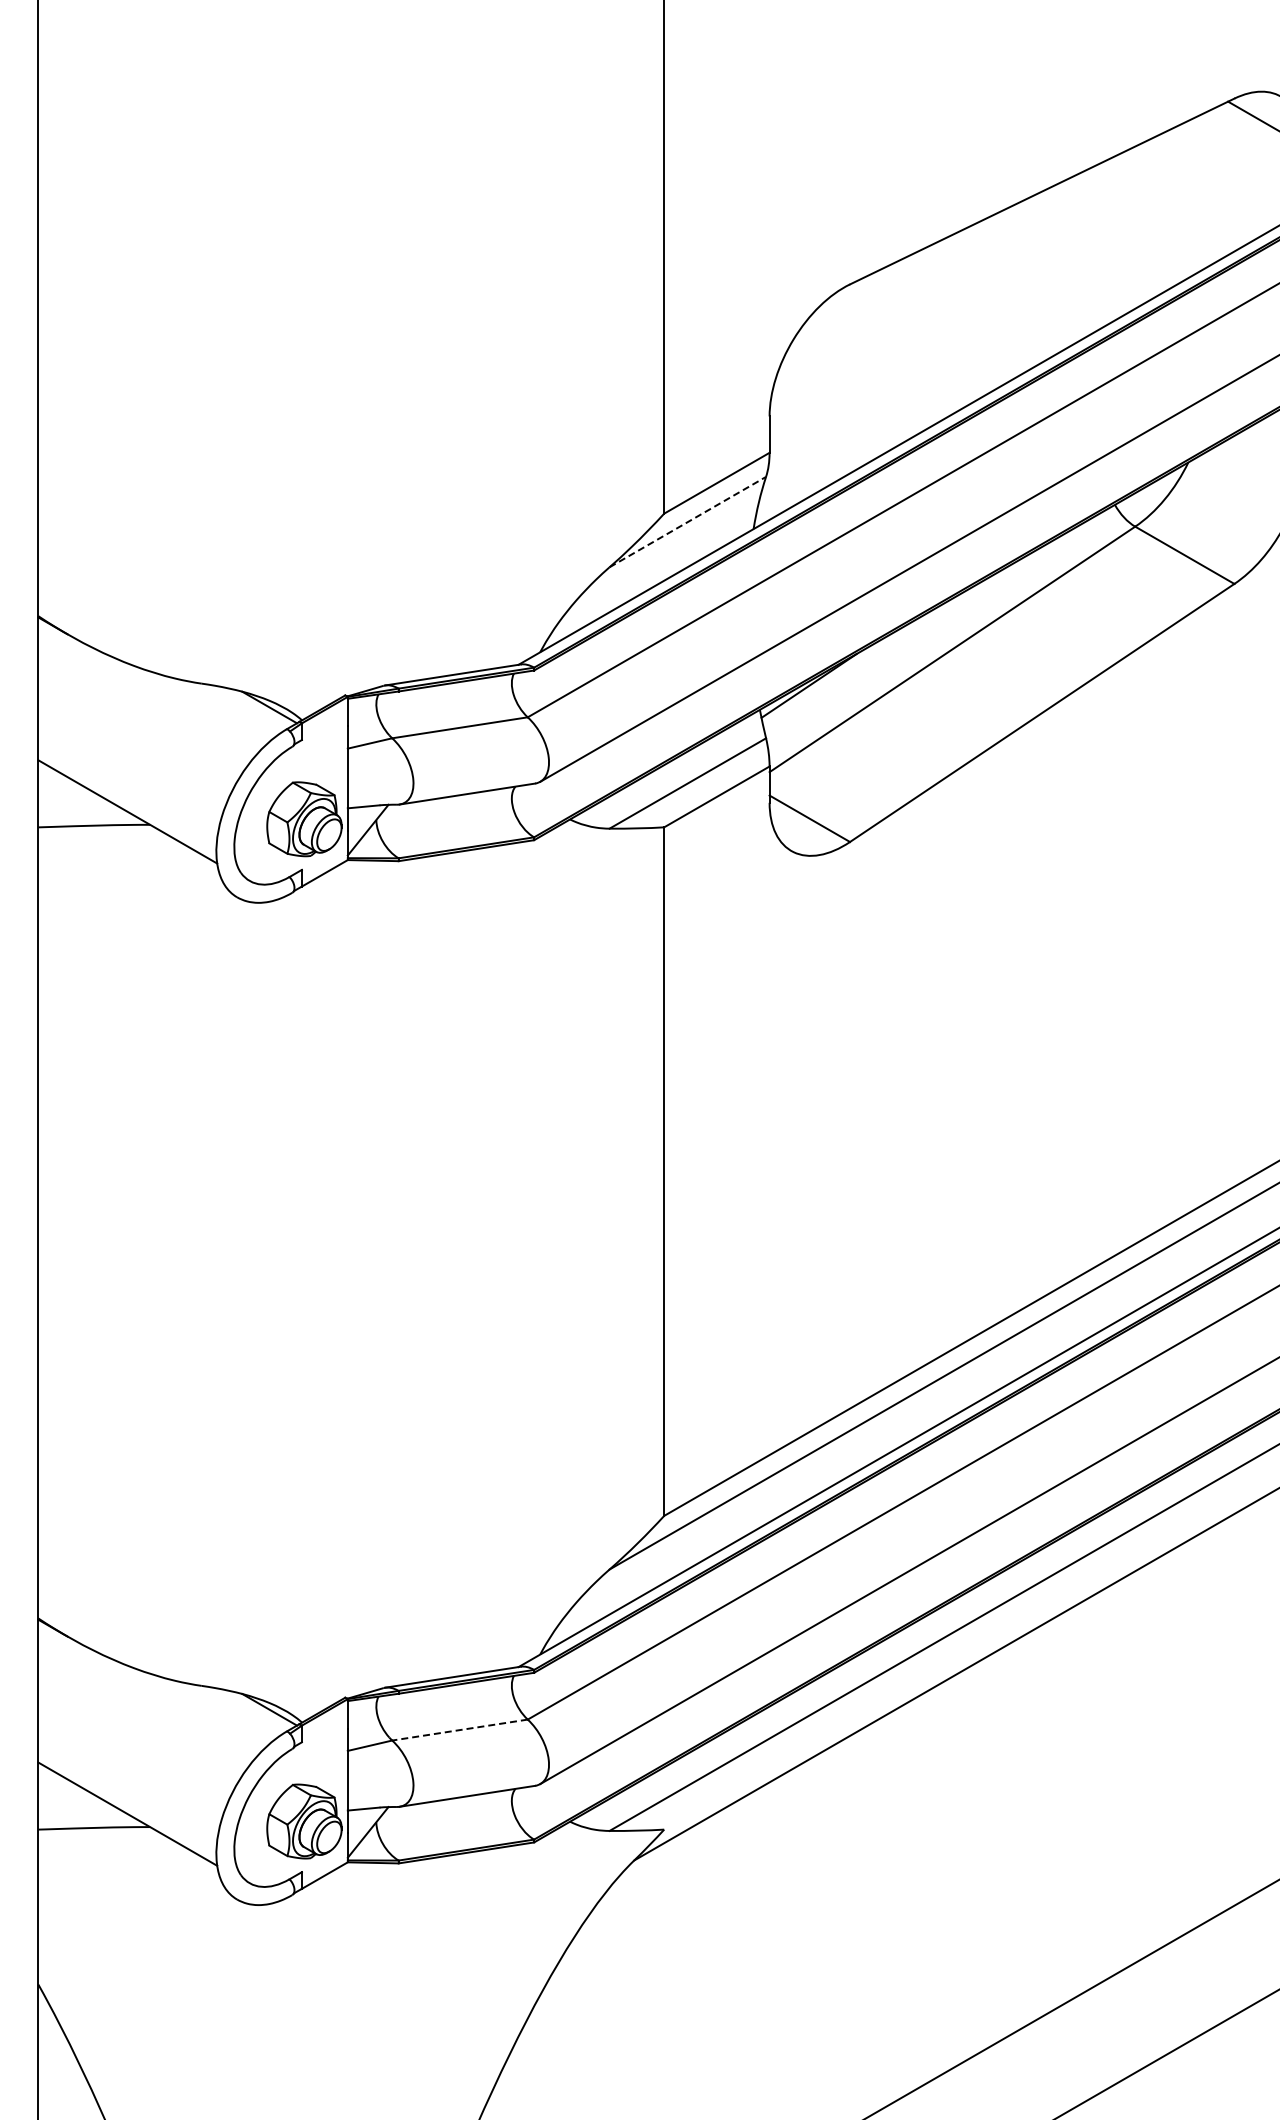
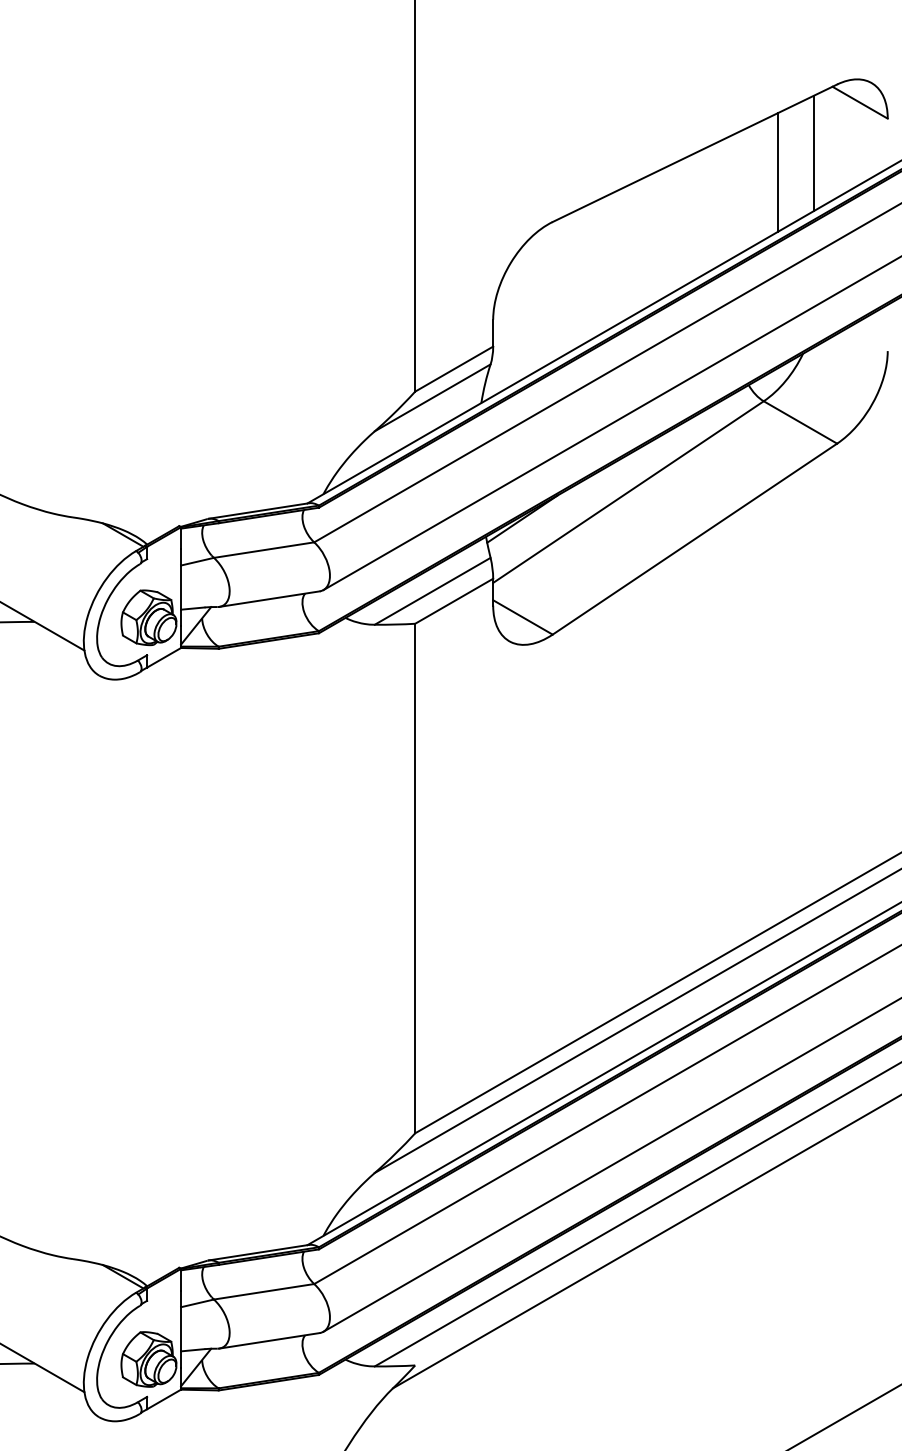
line: (1203, 191) -> (814, 153), added
line: (1154, 217) -> (778, 172), added
line: (688, 521) -> (433, 397), dashed -> solid
line: (460, 1730) -> (264, 1292), dashed -> solid

